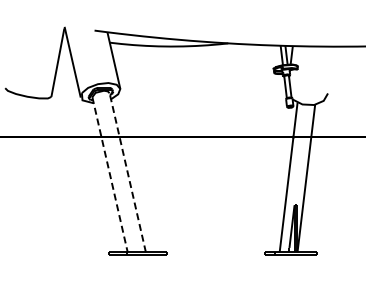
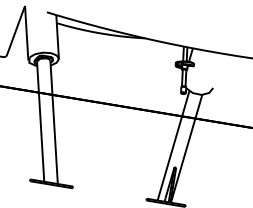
line: (127, 172) -> (53, 122), dashed -> solid
line: (110, 174) -> (41, 121), dashed -> solid

